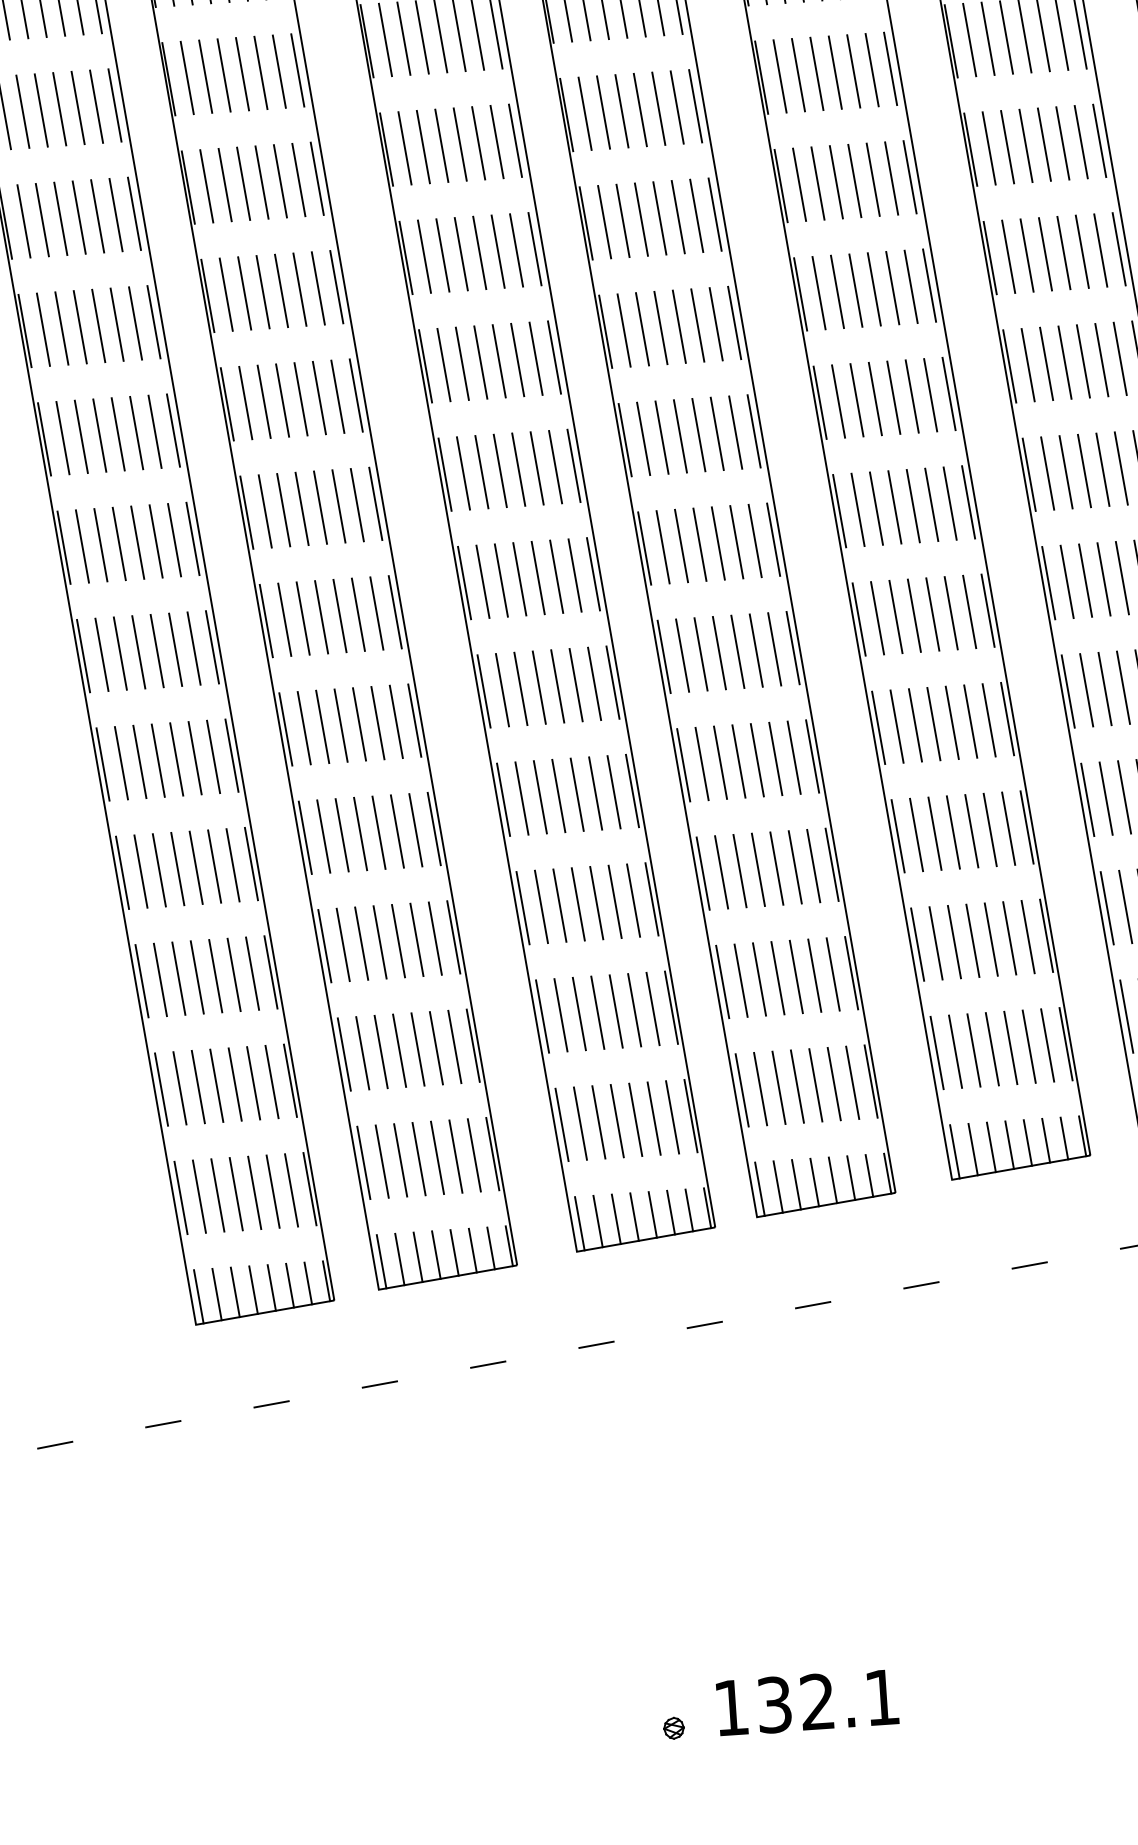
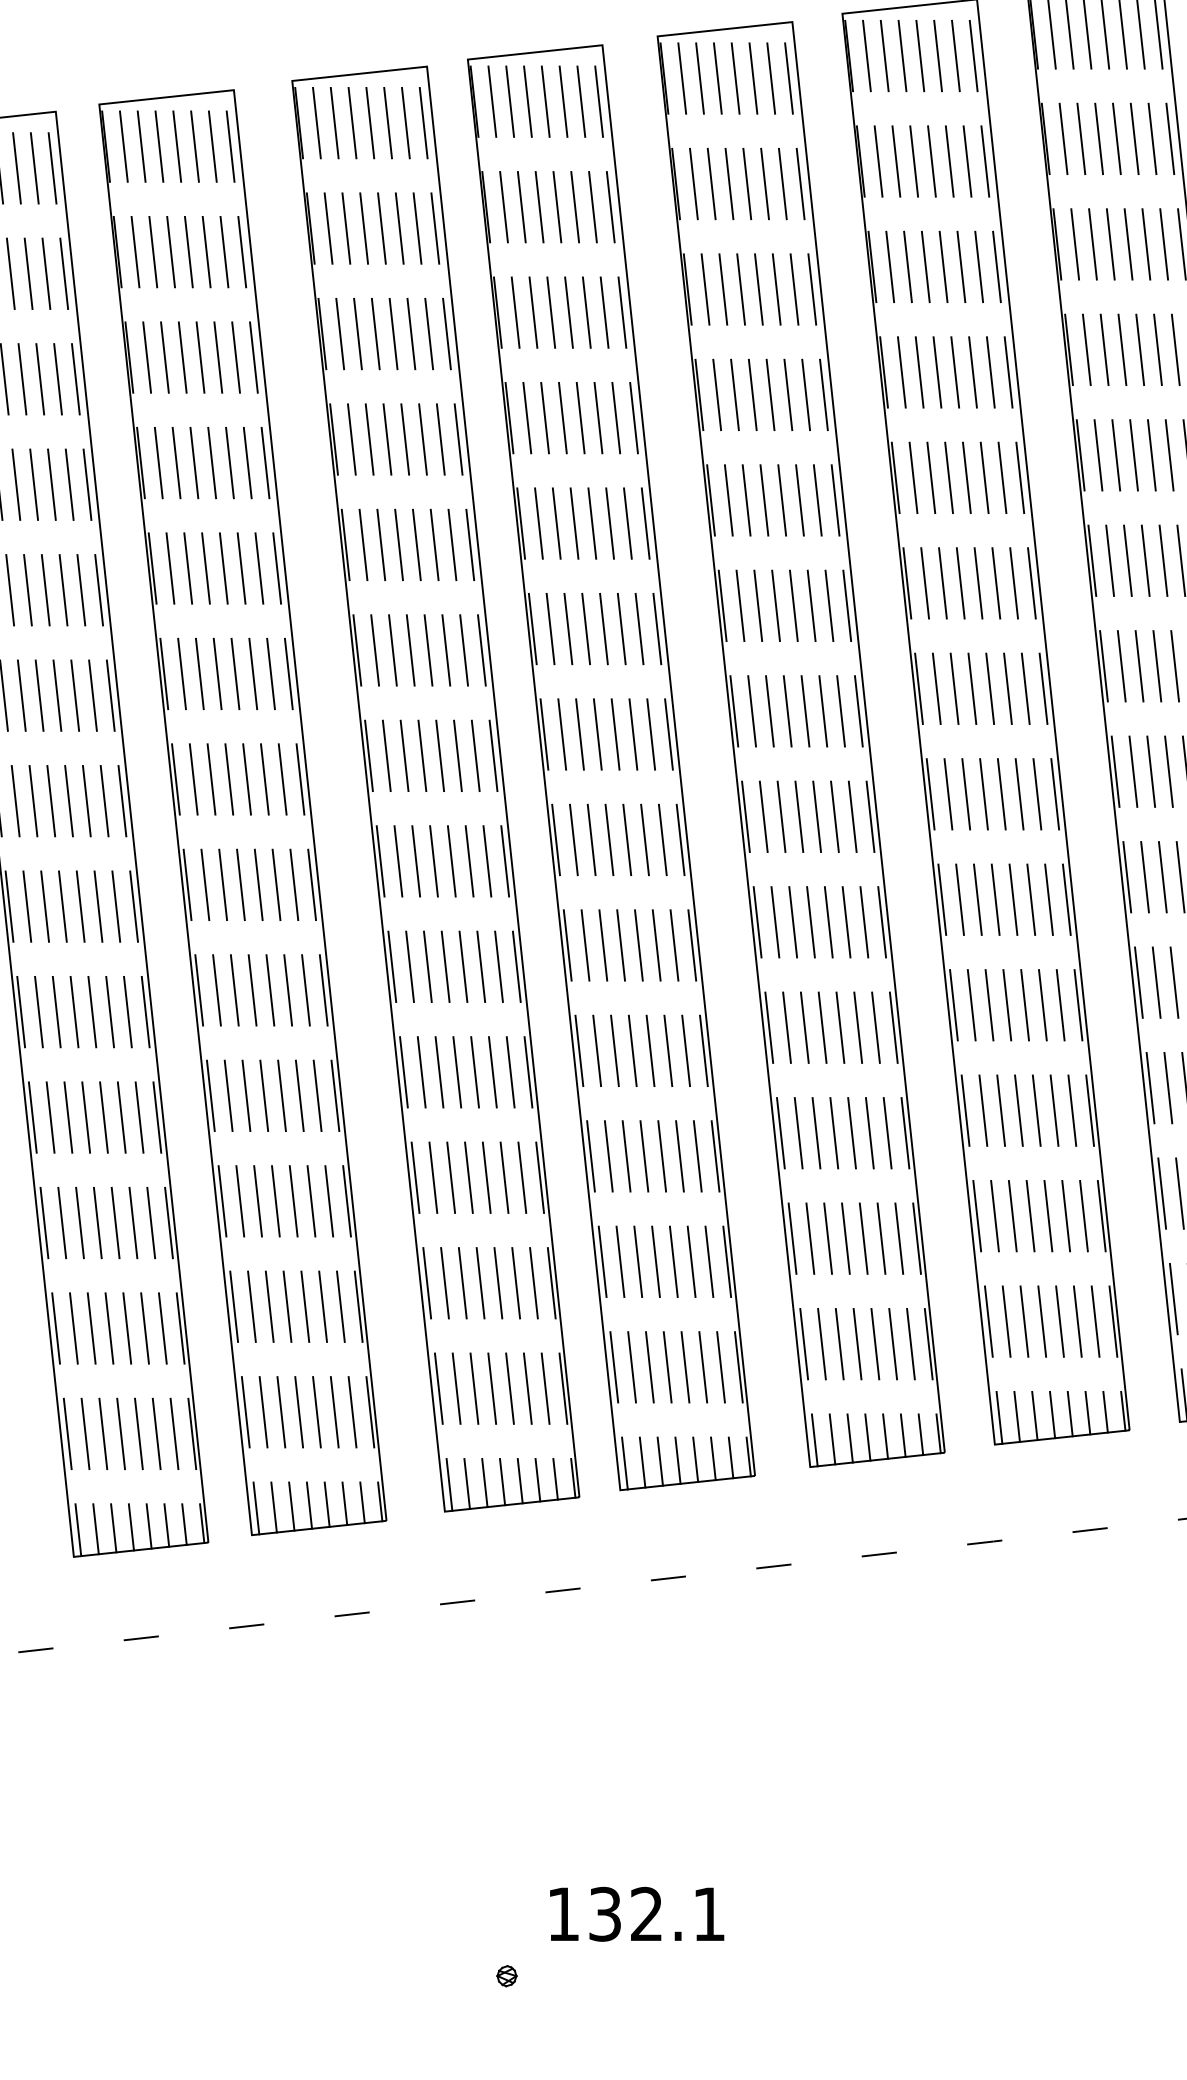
text: (807, 1701) -> (637, 1913), moved

